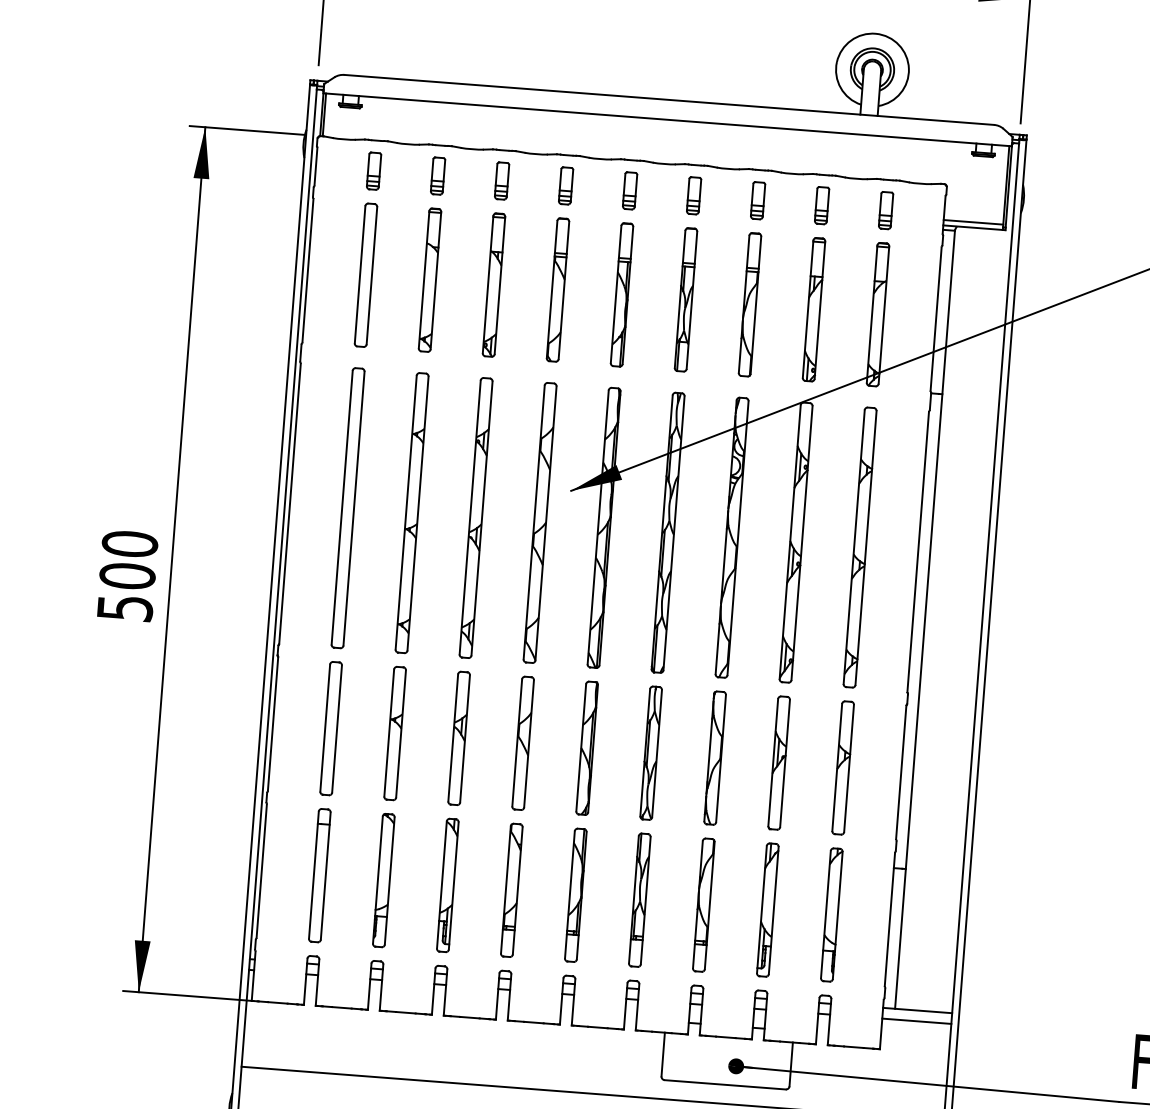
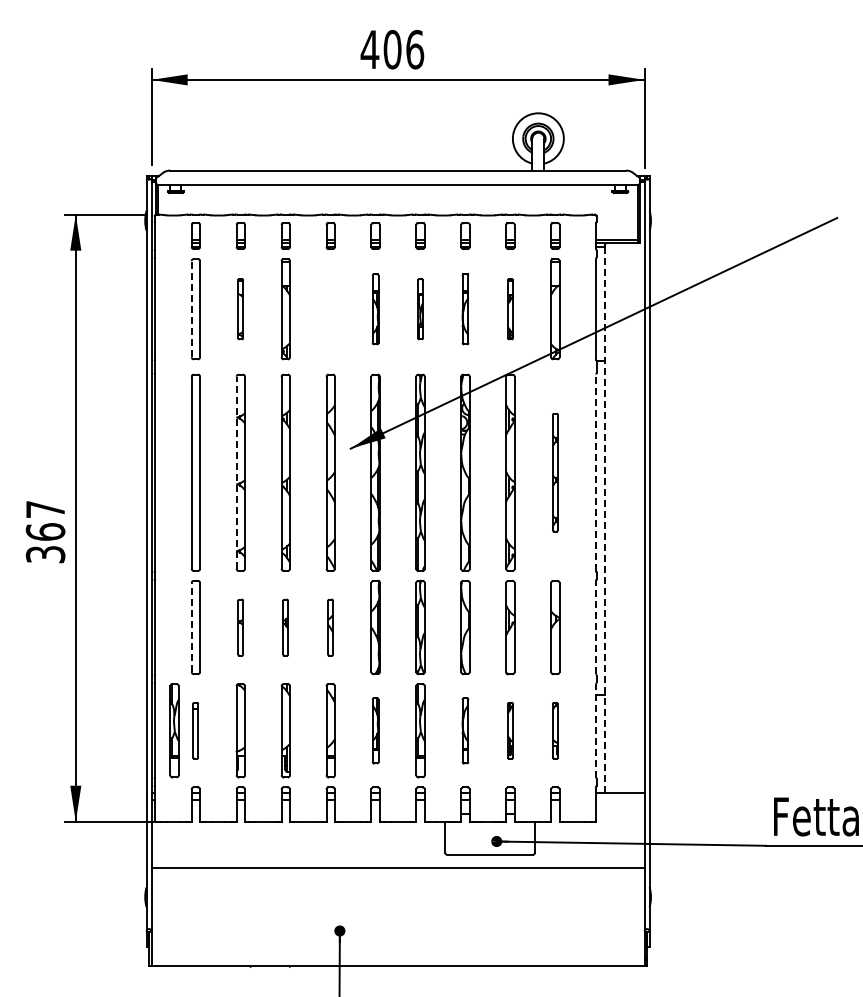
line: (359, 273) -> (191, 308), solid -> dashed
part: (429, 280) -> (240, 309), size x0.6
part: (557, 290) -> (330, 309), removed
part: (621, 295) -> (375, 309), size x0.7
part: (685, 300) -> (420, 309), size x0.6
part: (749, 305) -> (465, 309), size x0.7
part: (814, 310) -> (510, 309), size x0.6
line: (405, 512) -> (236, 472), solid -> dashed
part: (860, 547) -> (555, 472), size x0.6
line: (918, 551) -> (596, 472), solid -> dashed
text: (127, 575) -> (45, 531), 500 -> 367
line: (924, 620) -> (604, 520), solid -> dashed
line: (324, 728) -> (191, 627), solid -> dashed
part: (394, 733) -> (240, 627), size x0.6
part: (458, 738) -> (285, 627), size x0.6
part: (522, 743) -> (330, 627), size x0.6
line: (901, 772) -> (596, 627), solid -> dashed
part: (289, 872) -> (174, 730), added
part: (319, 875) -> (195, 730), size x0.6
part: (575, 894) -> (375, 730), size x0.7
part: (703, 904) -> (465, 730), size x0.7
part: (767, 909) -> (510, 730), size x0.6
part: (832, 914) -> (555, 730), size x0.6
line: (890, 919) -> (596, 730), solid -> dashed
line: (916, 1021) -> (620, 800), removed

